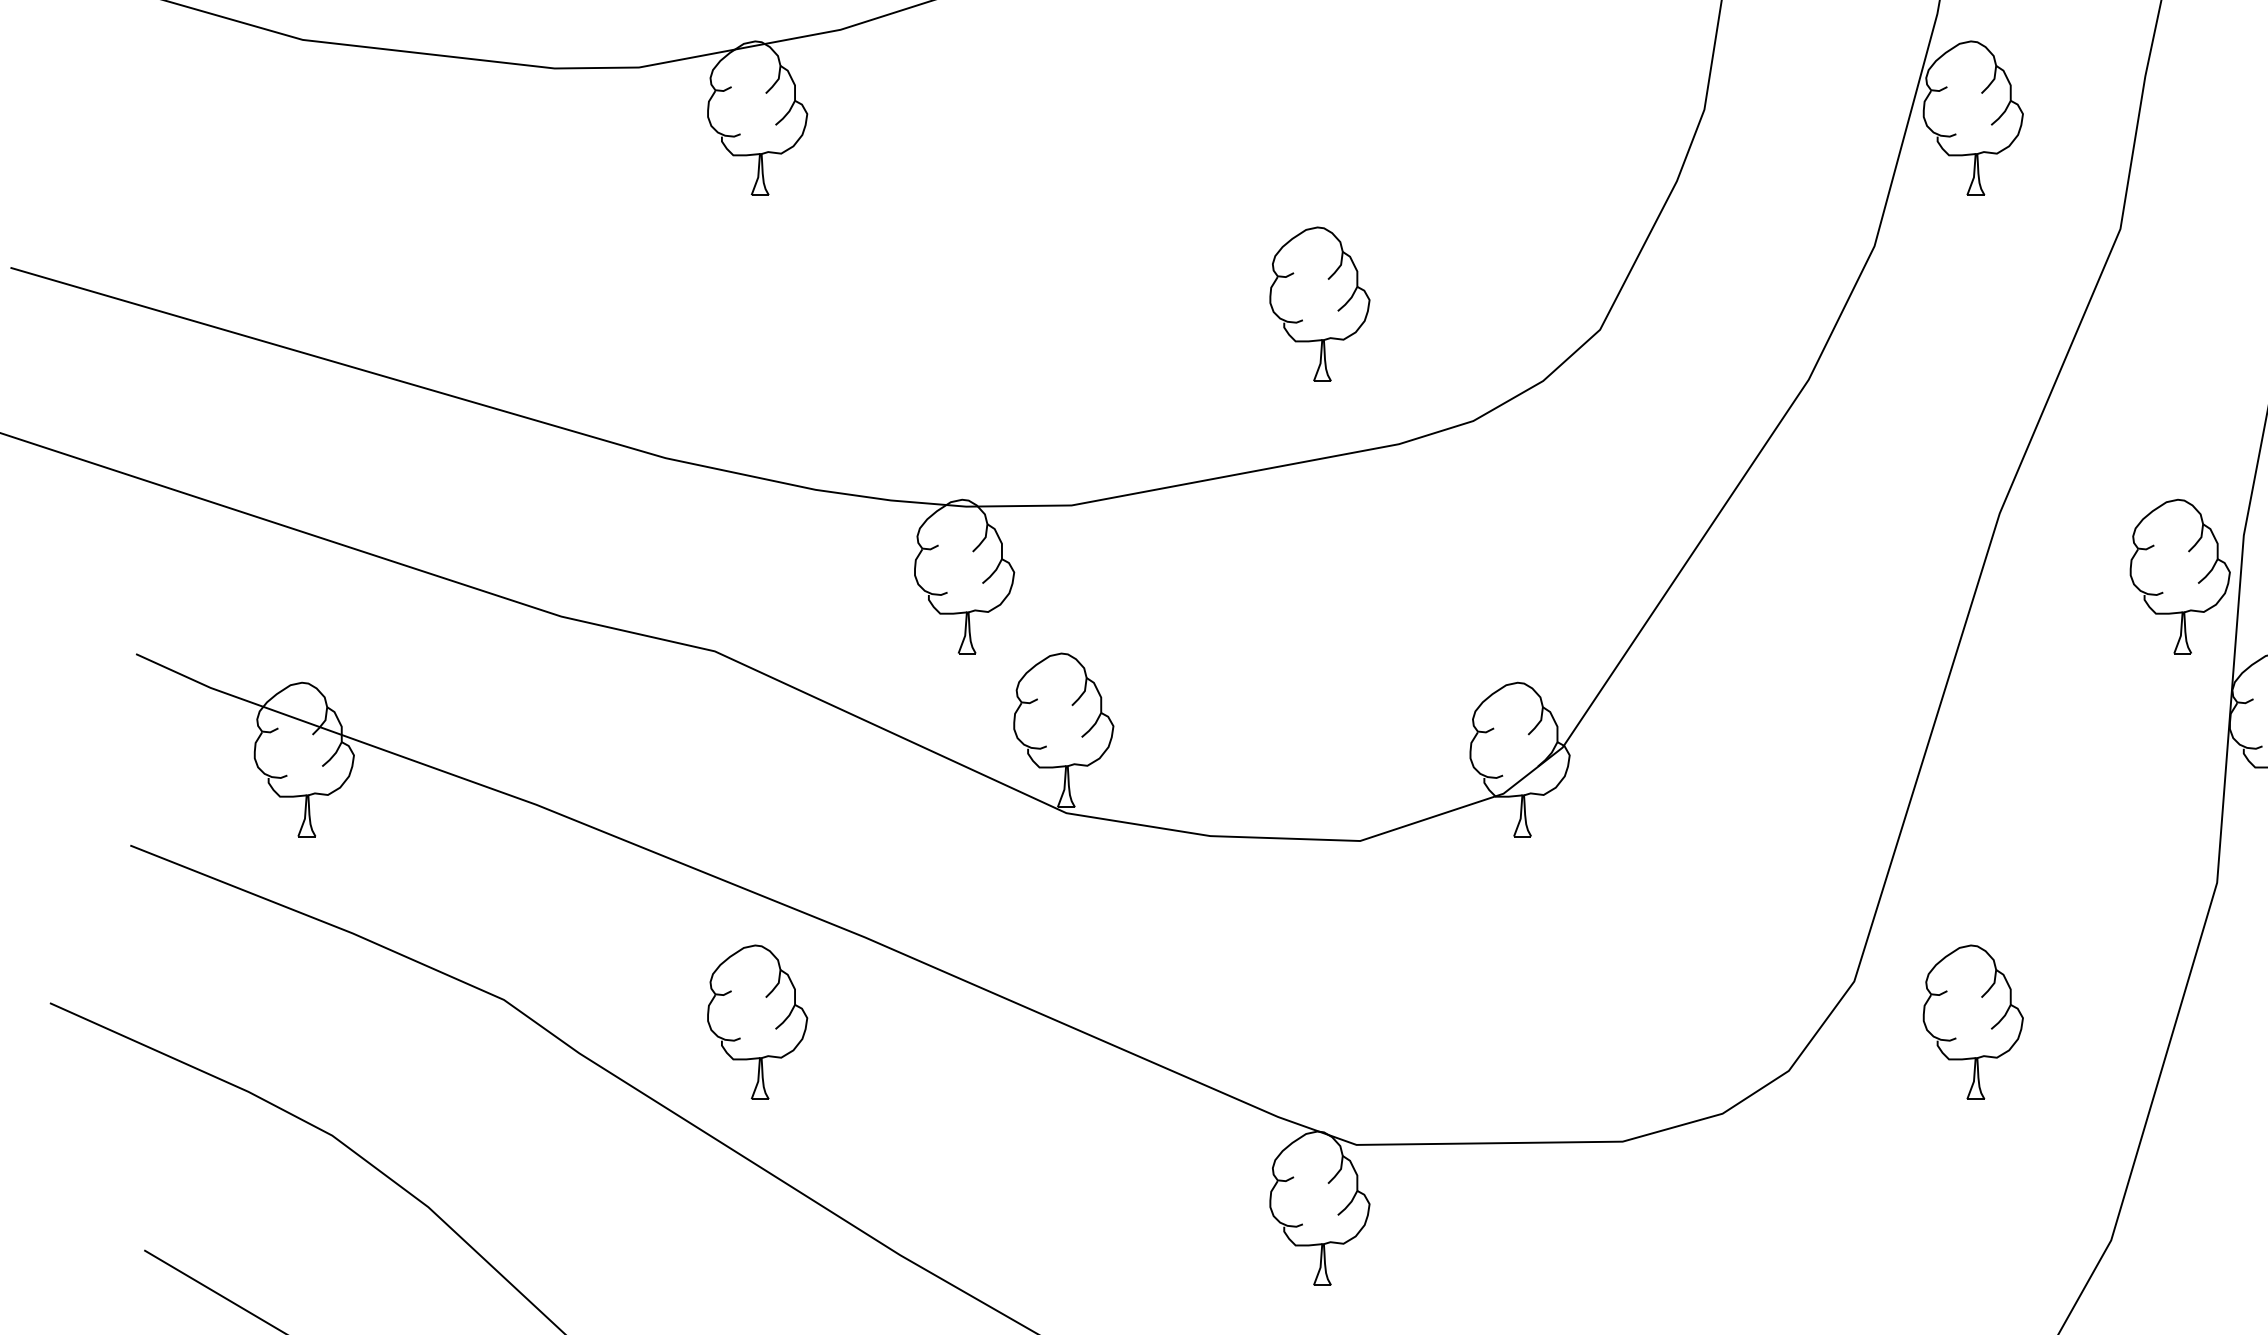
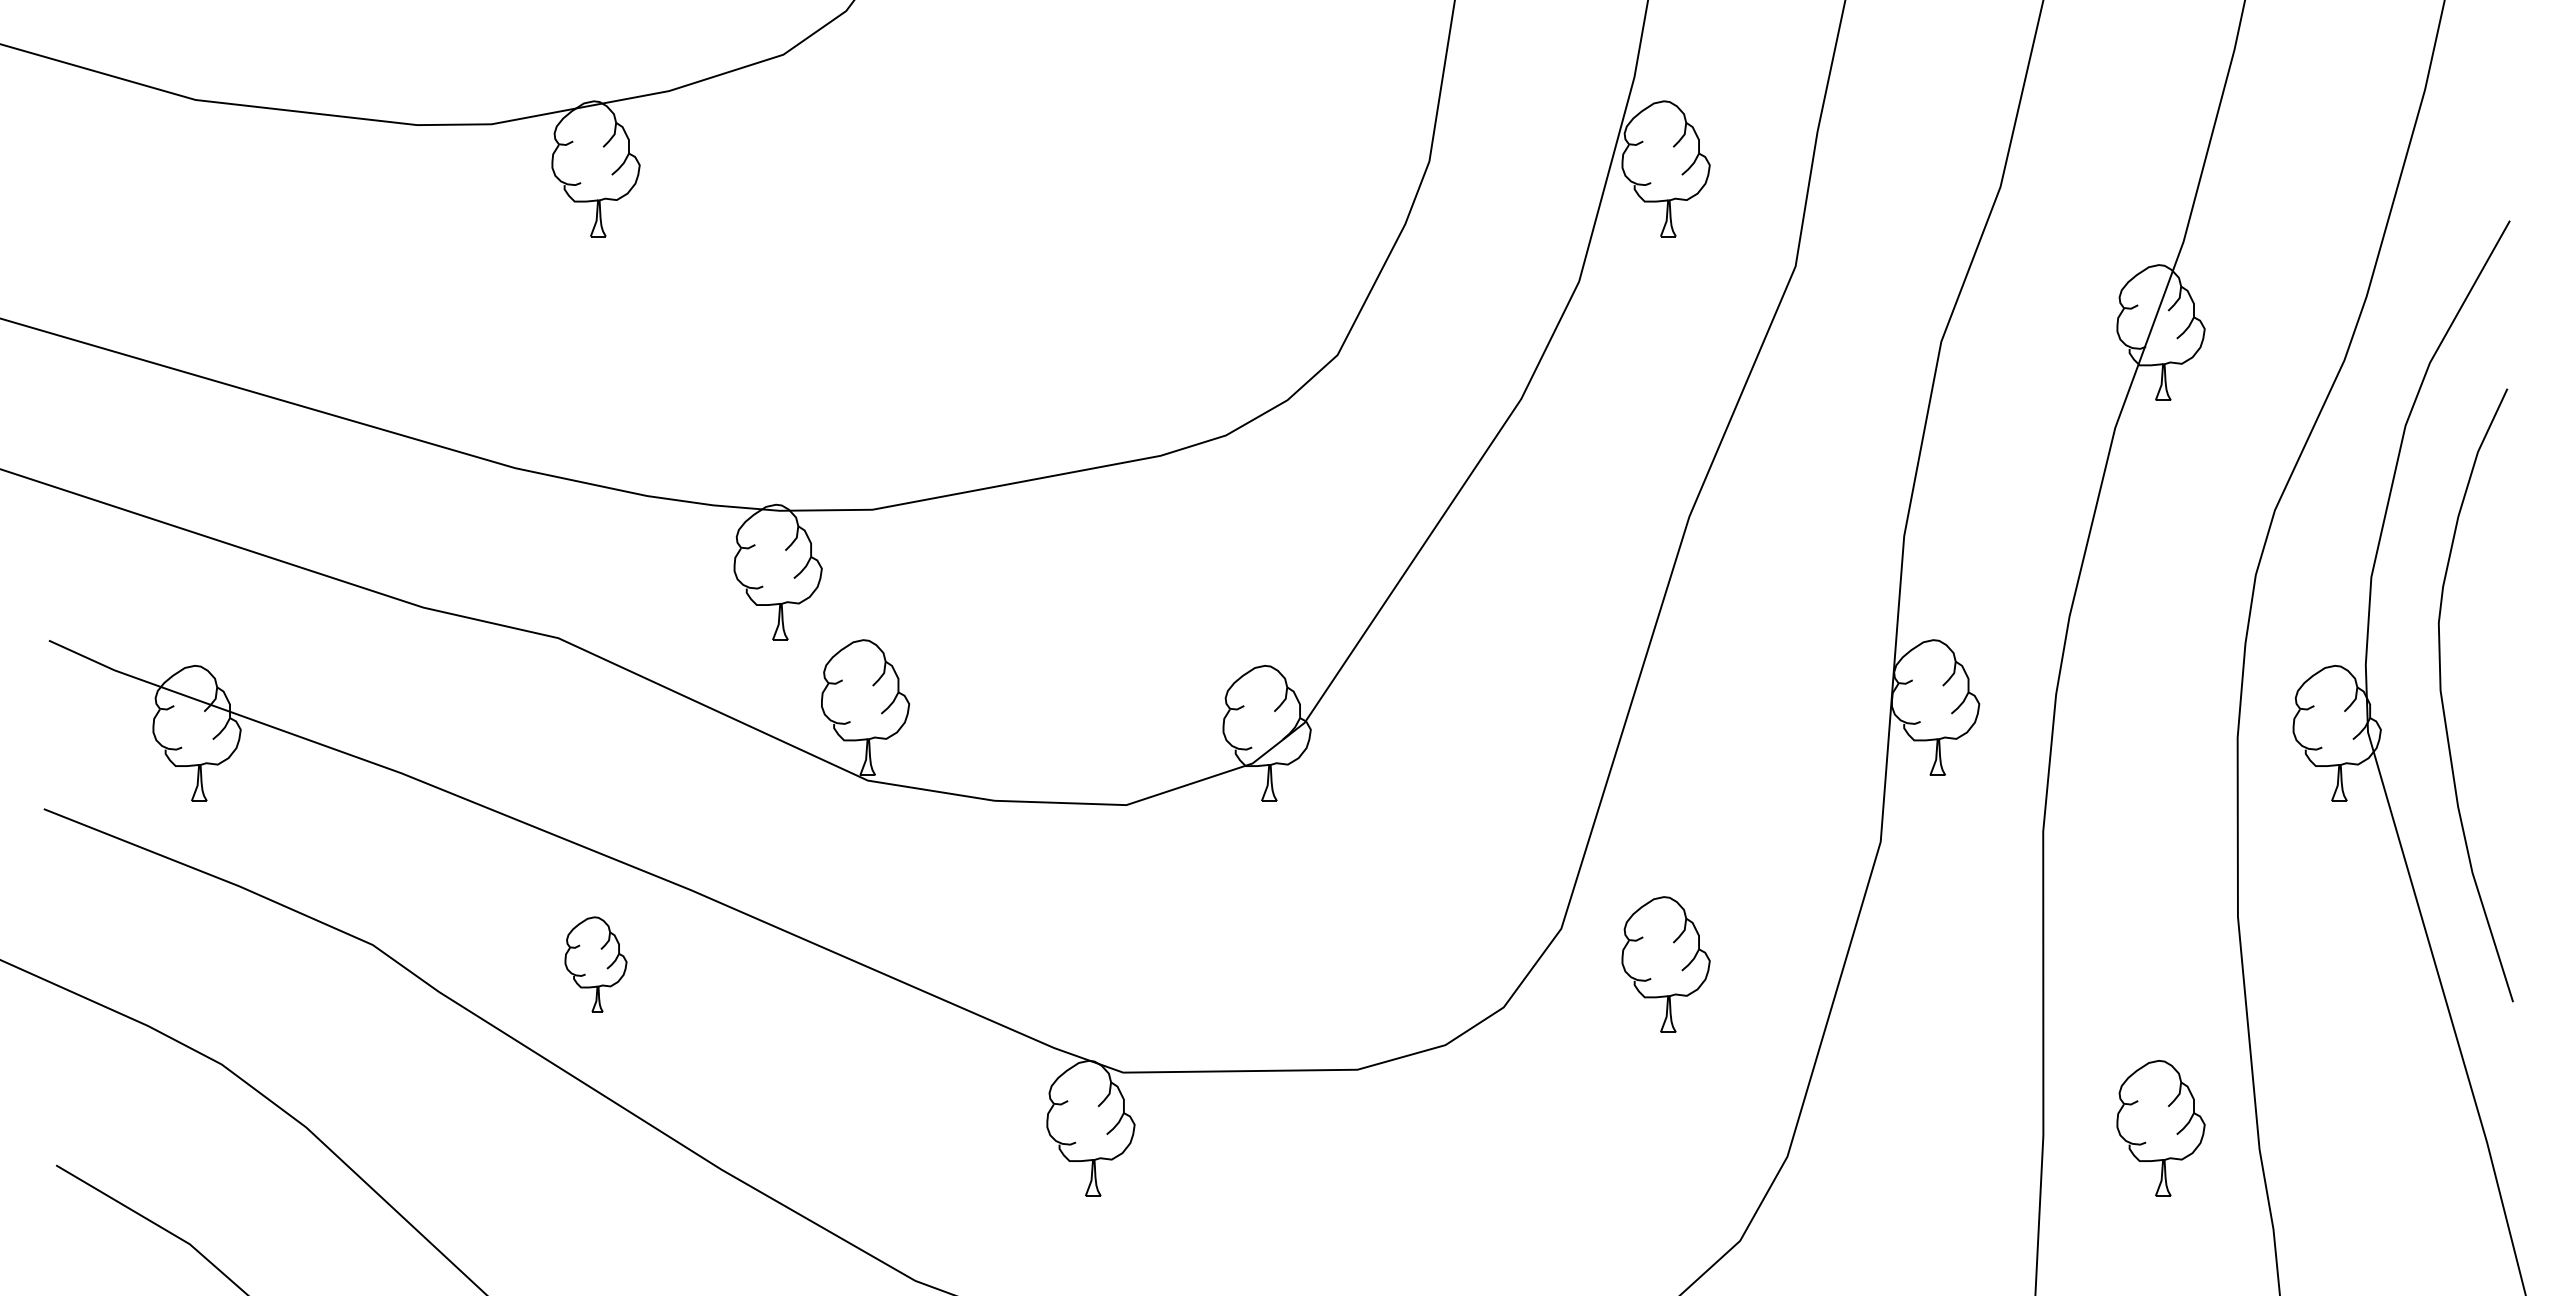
part: (1319, 304) -> (1090, 332), removed
part: (2179, 575) -> (1847, 571), removed
part: (757, 1022) -> (595, 964), size x0.7

